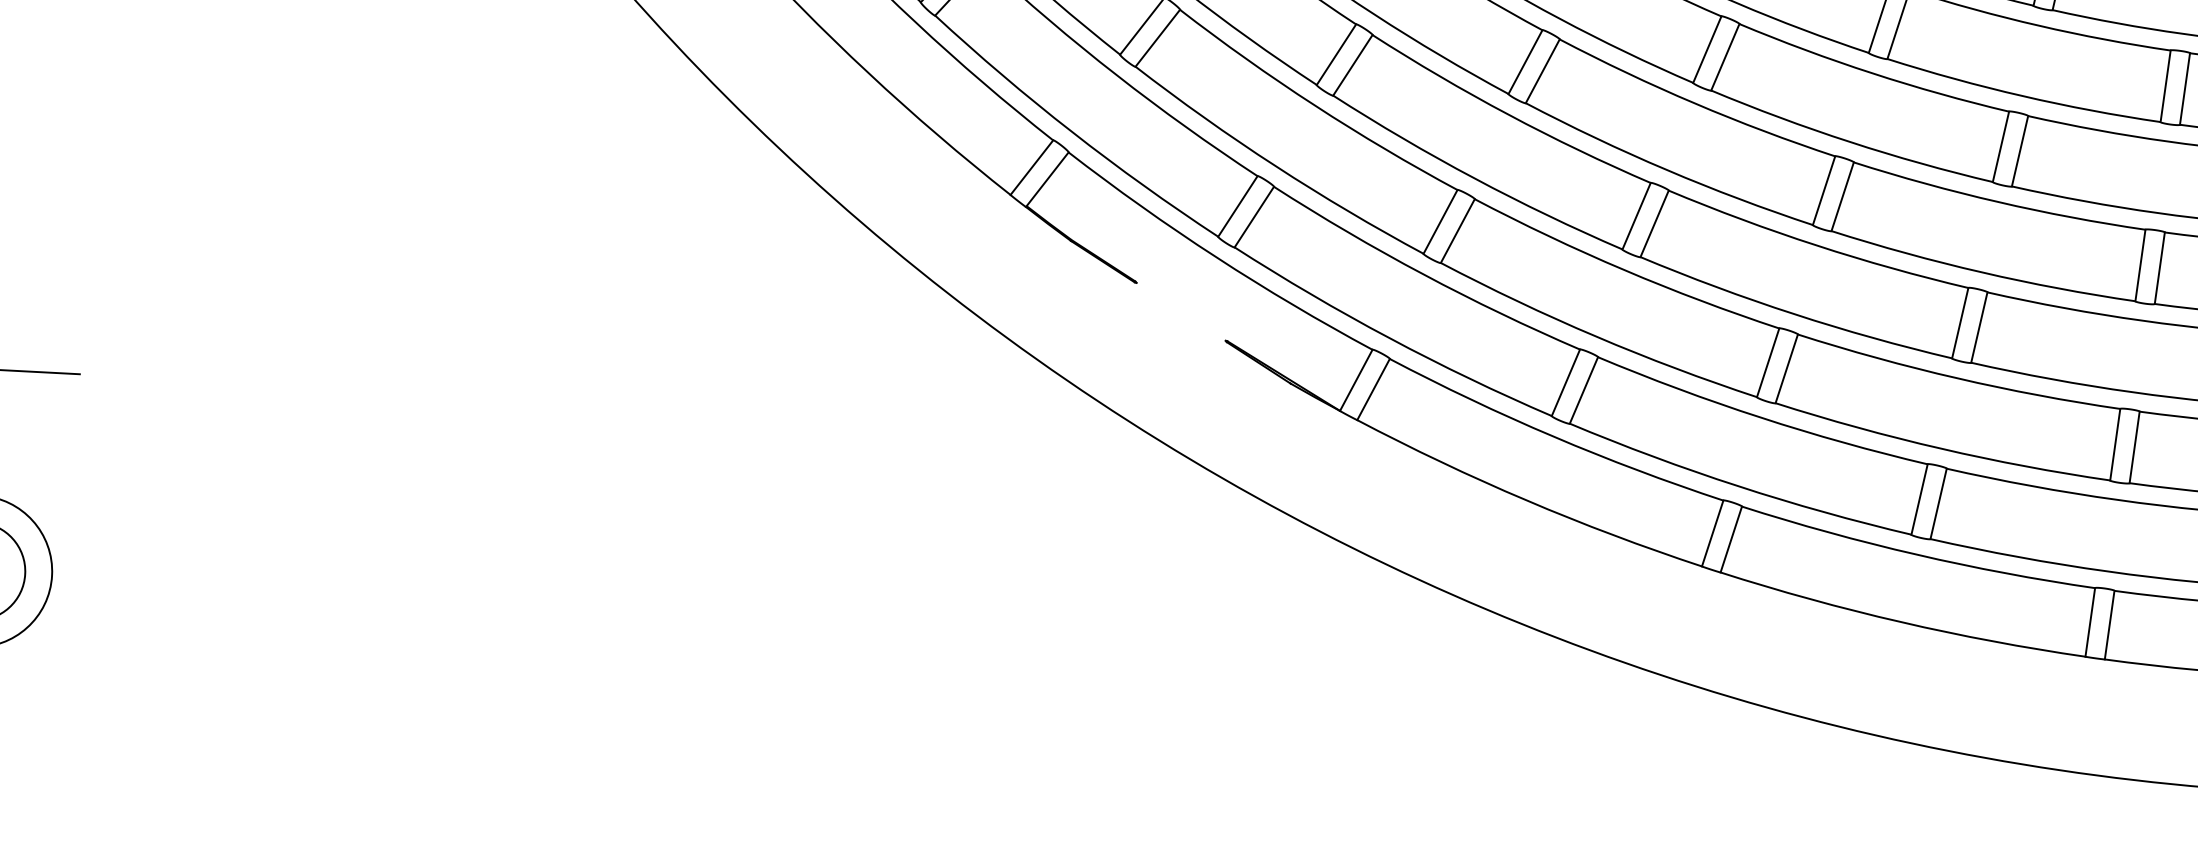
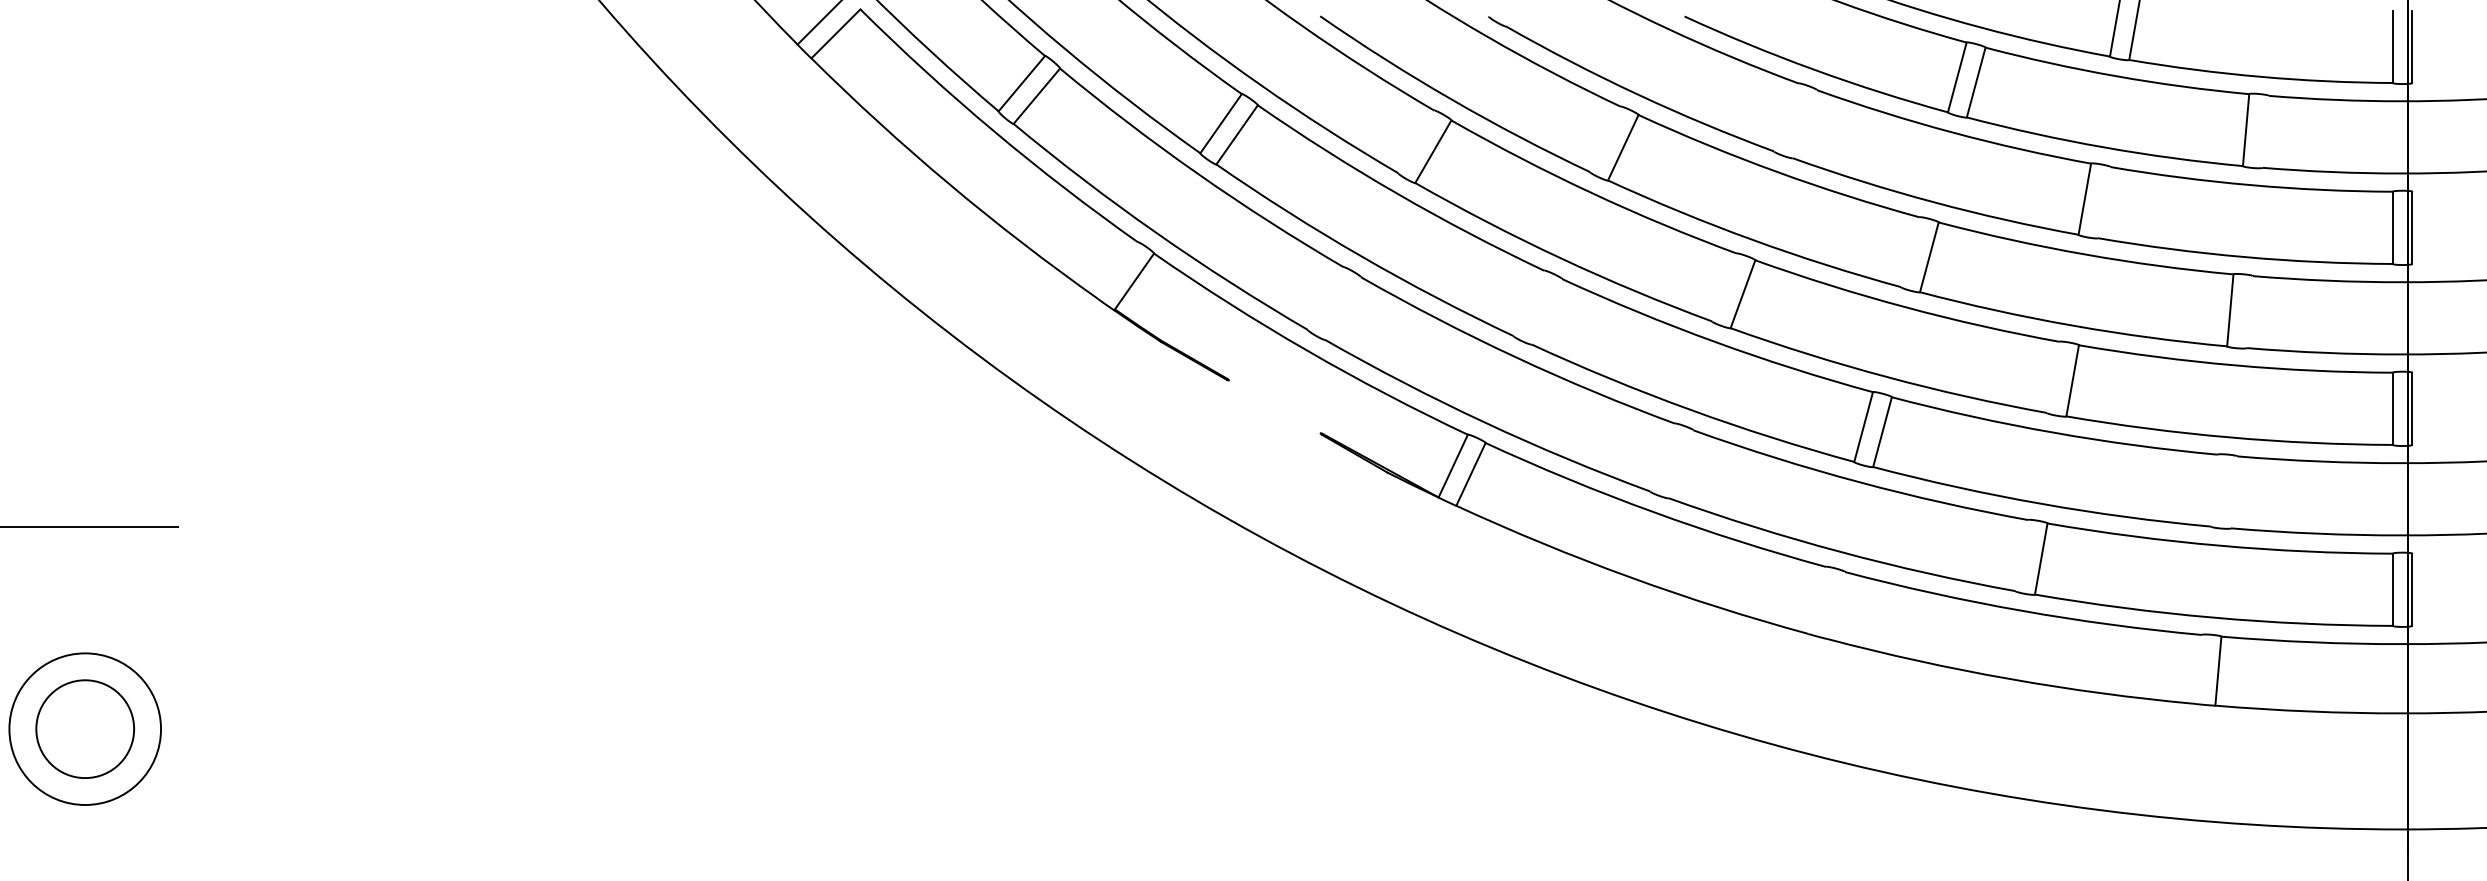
line: (1707, 49) -> (1786, 117), removed
line: (1336, 54) -> (1416, 141), removed
line: (1724, 57) -> (1804, 124), removed
line: (1525, 62) -> (1605, 139), removed
line: (2184, 88) -> (2265, 131), removed
line: (2019, 151) -> (2103, 202), removed
line: (1032, 167) -> (1118, 270), removed
line: (1824, 190) -> (1910, 252), removed
line: (1237, 206) -> (1325, 298), removed
line: (1636, 216) -> (1724, 287), removed
line: (1253, 217) -> (1342, 308), removed
line: (1439, 221) -> (1528, 303), removed
line: (1457, 230) -> (1546, 311), removed
line: (2159, 268) -> (2249, 312), removed
line: (1960, 322) -> (2053, 376), removed
line: (1565, 382) -> (1662, 457), removed
line: (1583, 390) -> (1680, 464), removed
line: (2115, 444) -> (2214, 490), removed
line: (2134, 447) -> (2233, 492), removed
line: (1919, 499) -> (2021, 555), removed
line: (1713, 532) -> (1817, 599), removed
line: (1731, 539) -> (1836, 605), removed
line: (2089, 621) -> (2198, 668), removed

